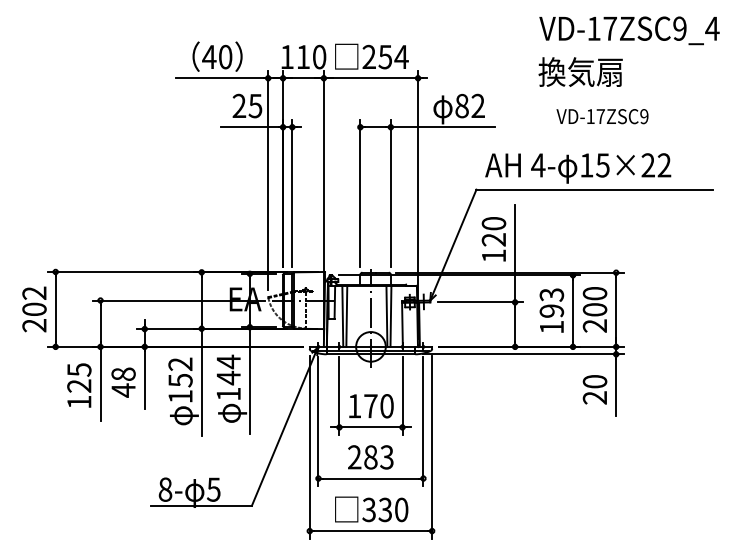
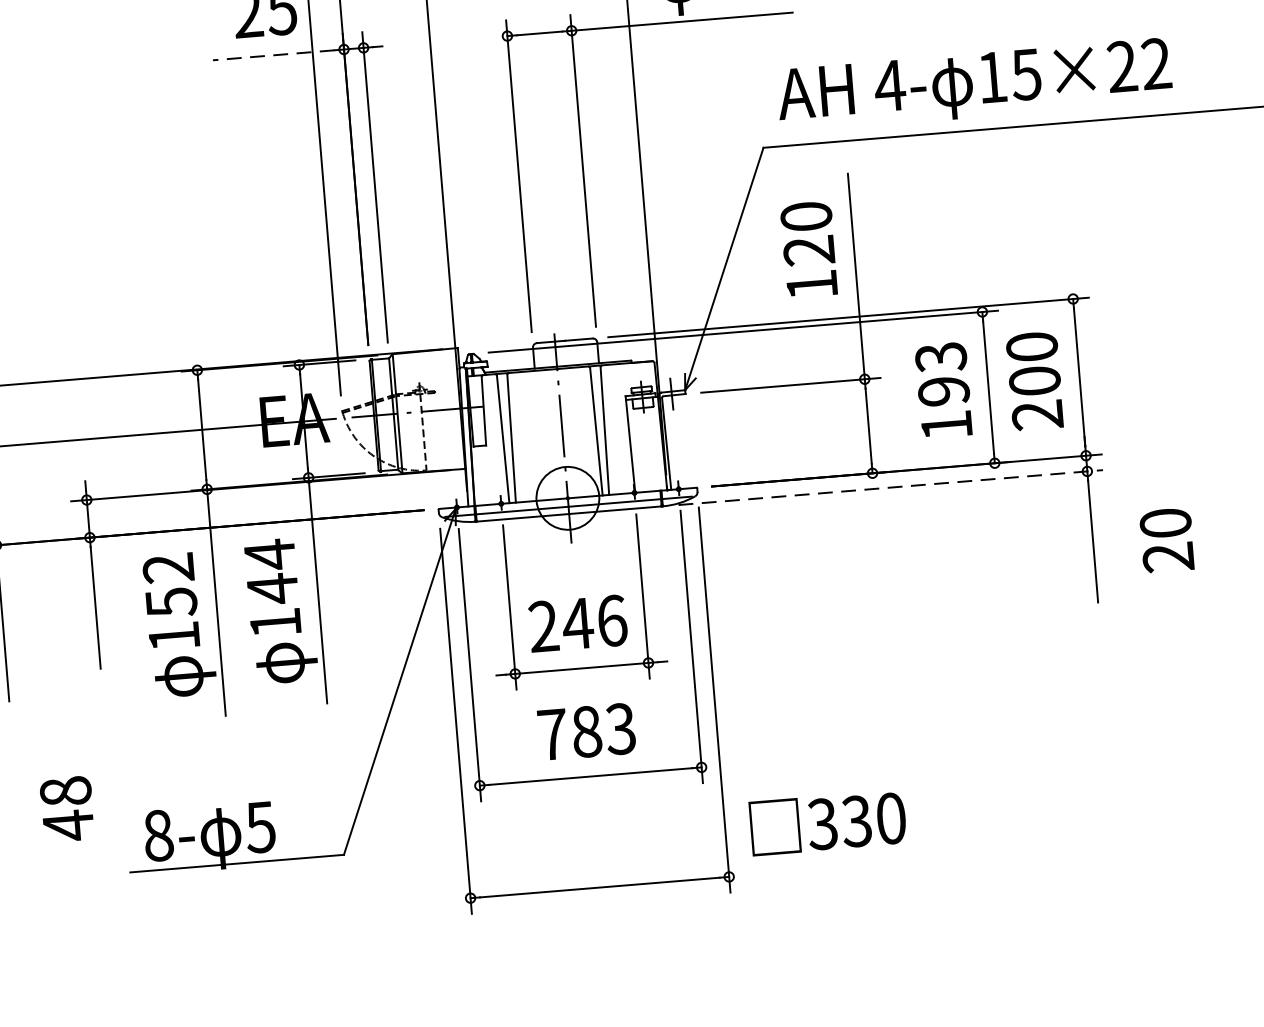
line: (249, 127) -> (273, 55), solid -> dashed
line: (523, 354) -> (891, 487), solid -> dashed
text: (123, 382) -> (67, 808), moved
text: (594, 389) -> (1165, 539), moved
text: (370, 406) -> (577, 624), 170 -> 246
text: (354, 457) -> (552, 734), 283 -> 783
text: (371, 509) -> (827, 822), moved

